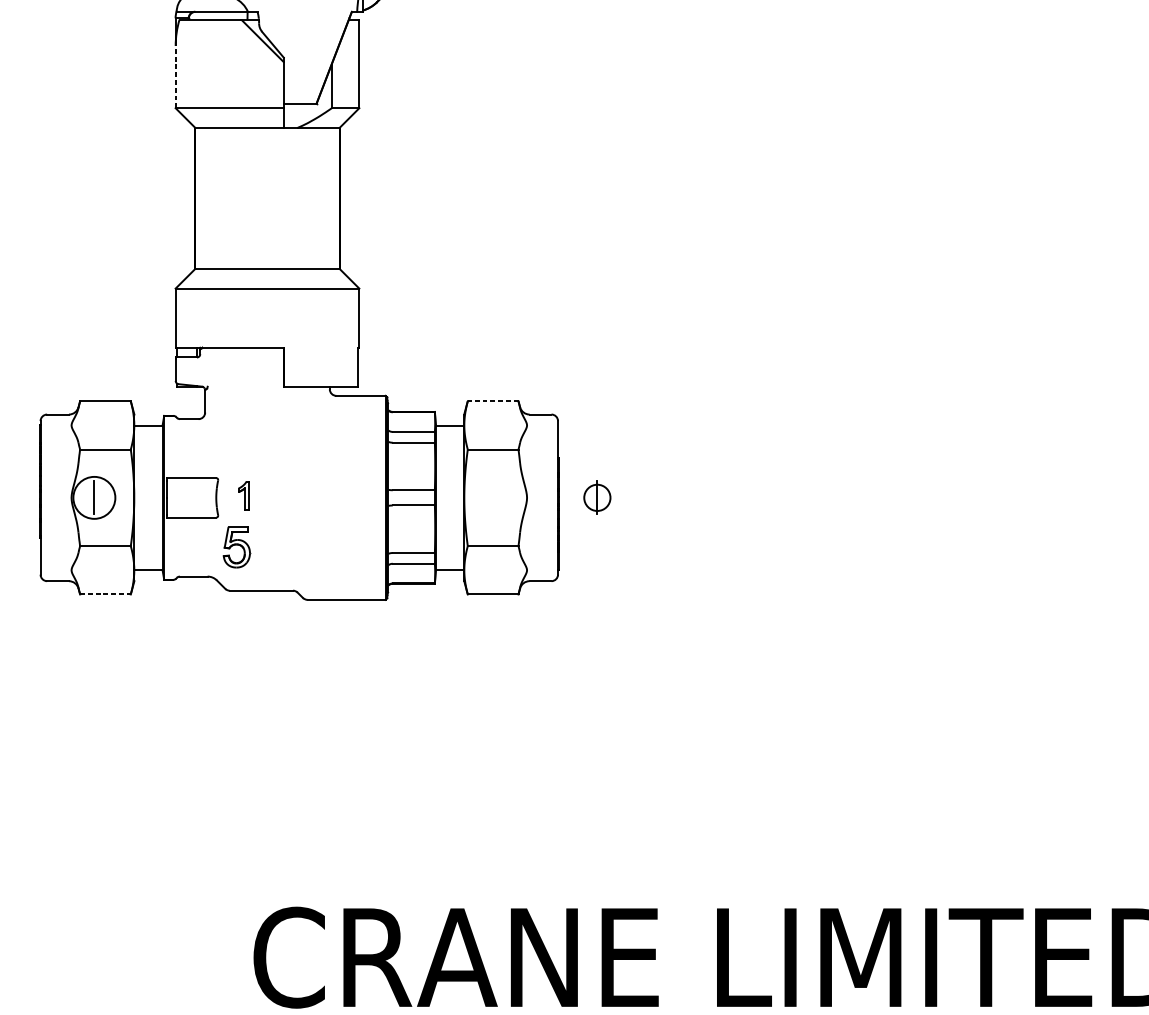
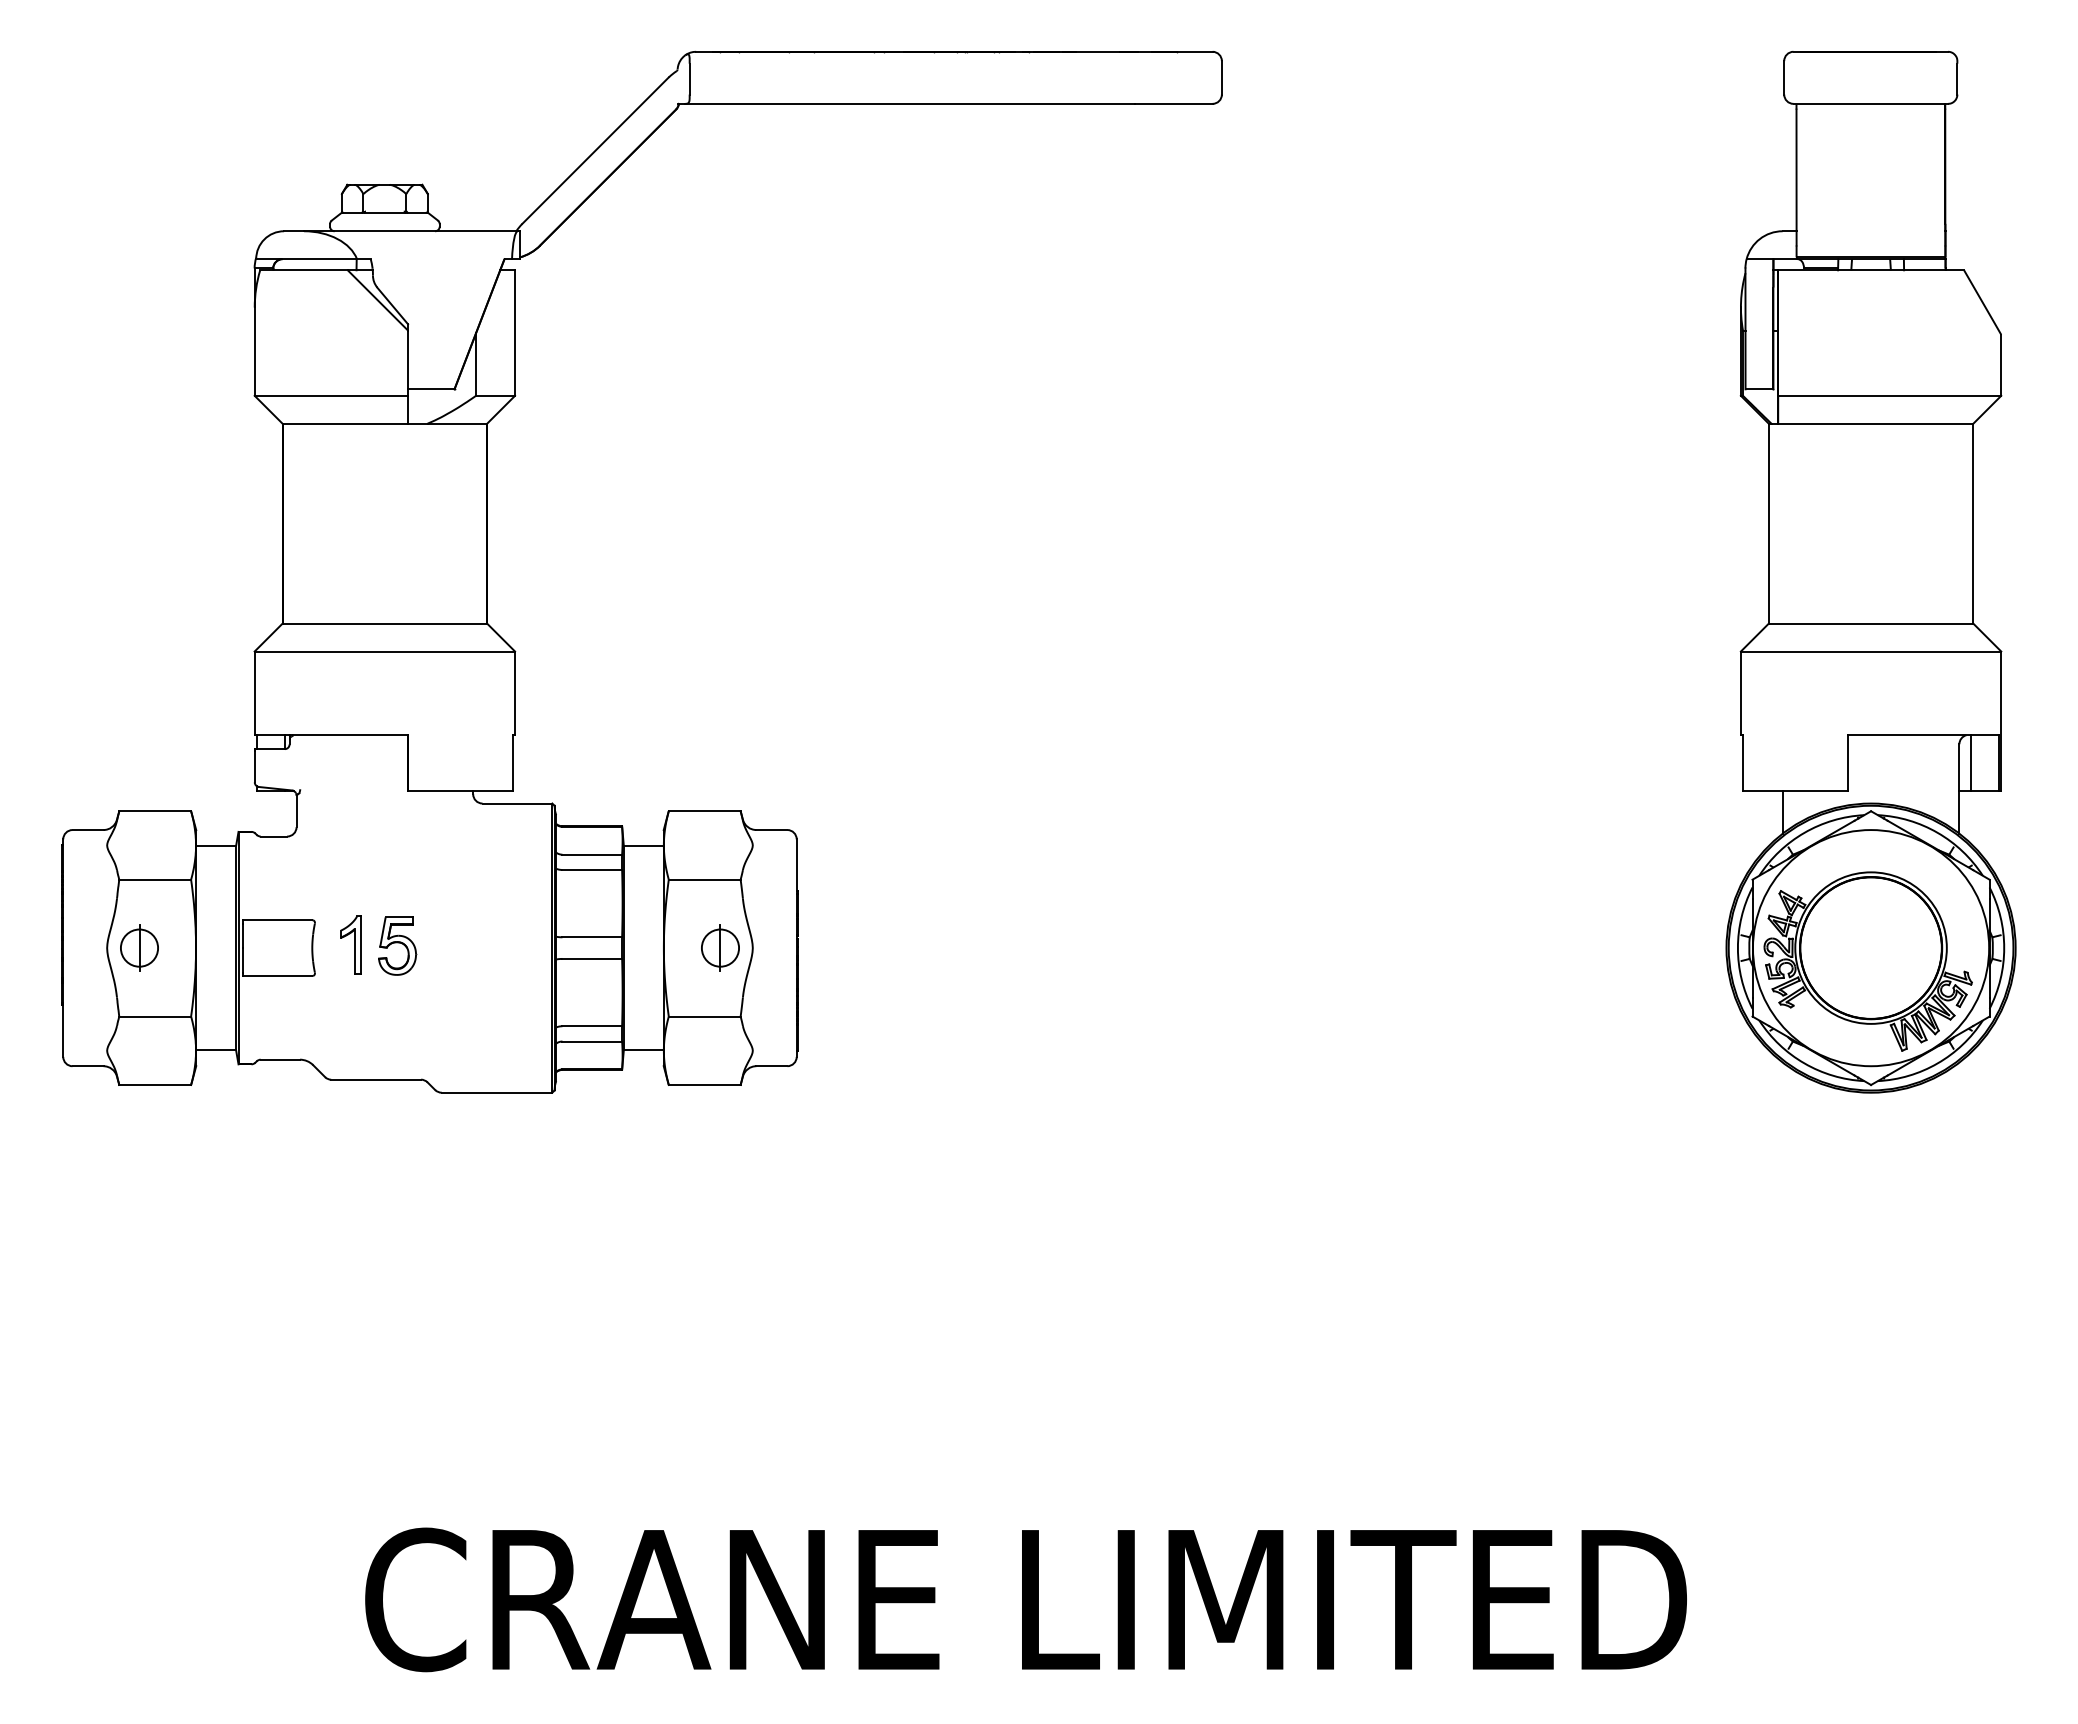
line: (175, 76) -> (254, 351), dashed -> solid
line: (492, 401) -> (704, 811), dashed -> solid
part: (243, 495) -> (350, 944), size x1.43
circle: (94, 497) -> (139, 947), size x0.62
part: (597, 497) -> (720, 947), moved
part: (236, 546) -> (397, 945), moved
line: (105, 594) -> (155, 1085), dashed -> solid

